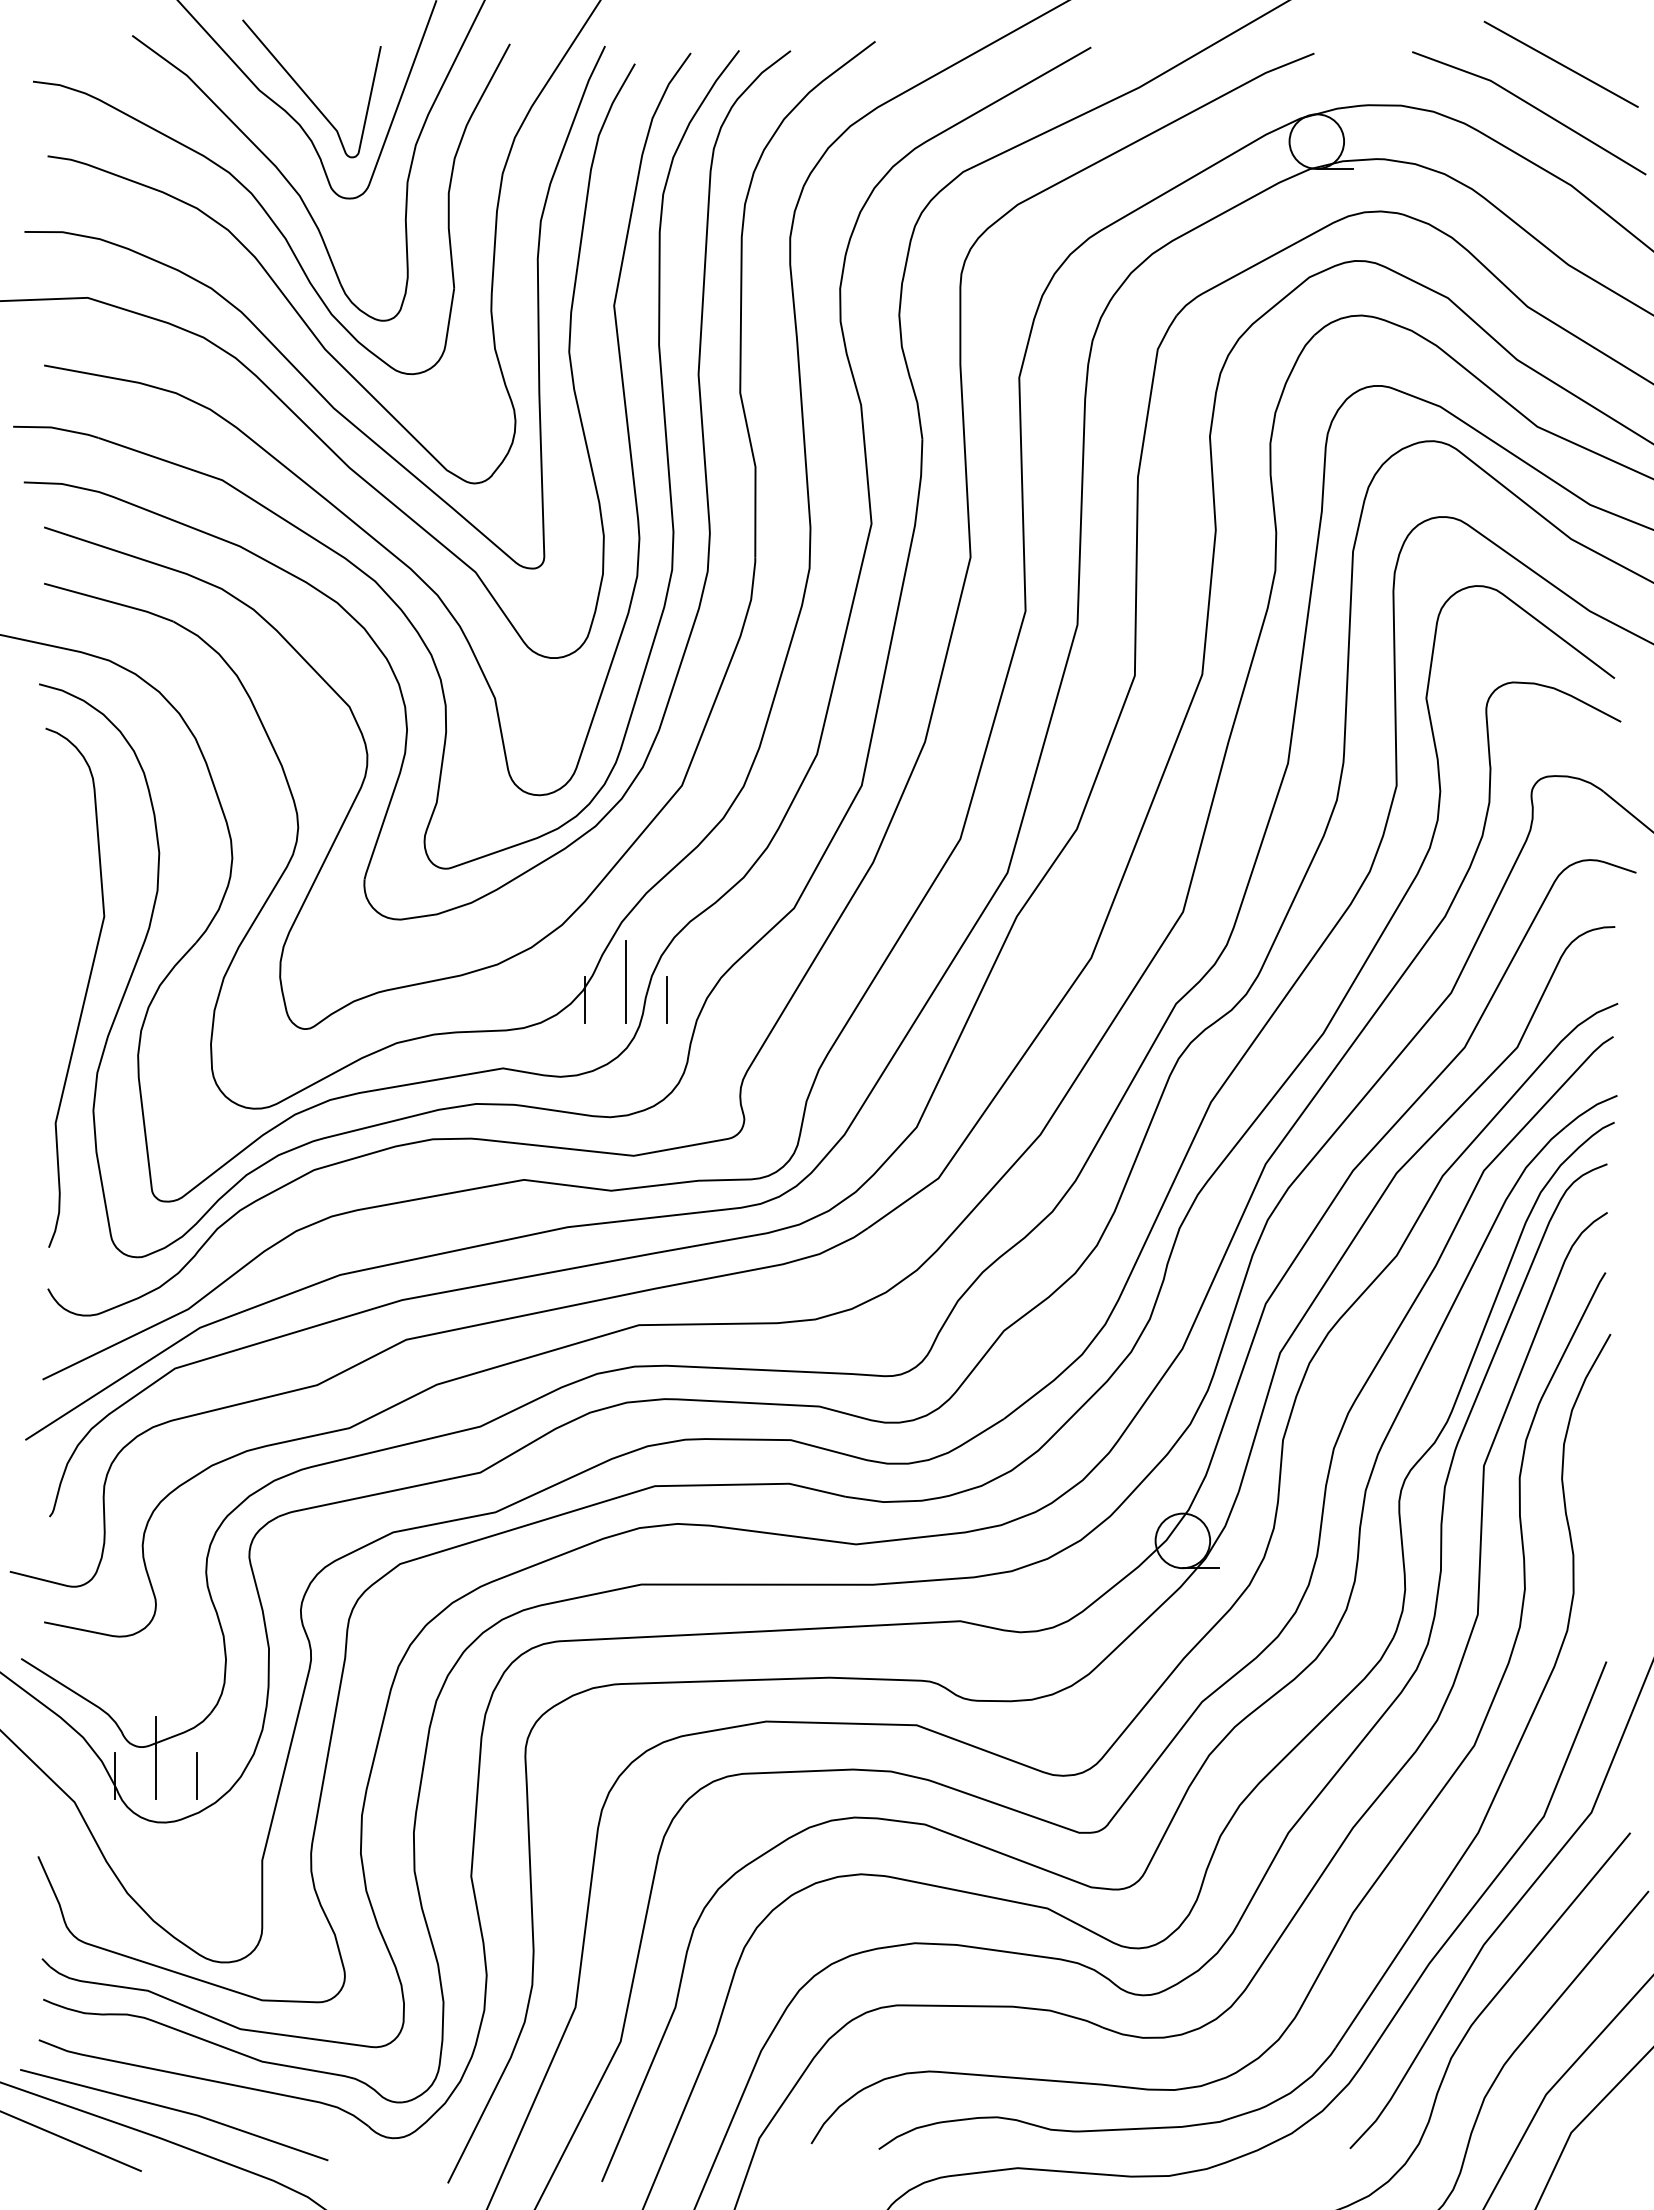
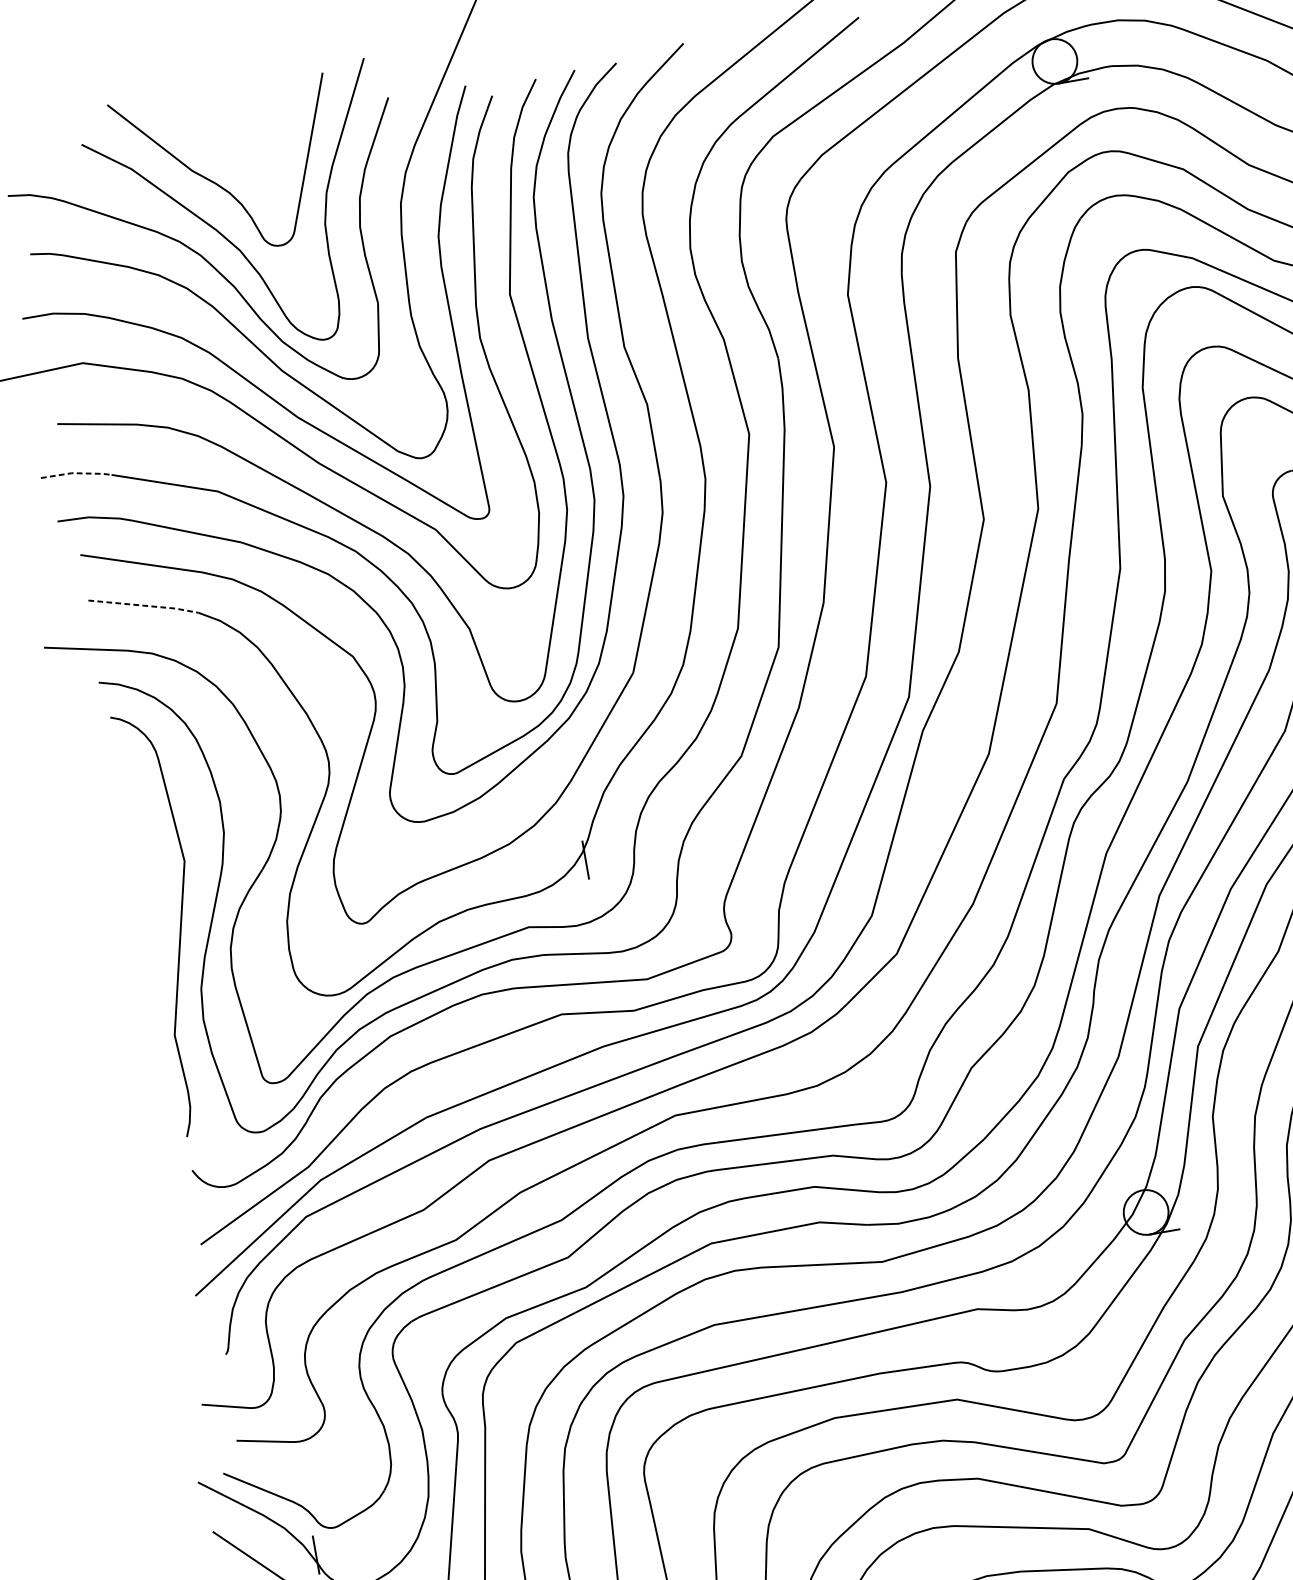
curve: (306, 93) -> (230, 166), removed
line: (56, 428) -> (76, 473), solid -> dashed
line: (110, 601) -> (144, 605), solid -> dashed
line: (626, 981) -> (616, 839), removed
line: (667, 999) -> (652, 848), removed
line: (156, 1758) -> (346, 1534), removed
line: (197, 1776) -> (382, 1543), removed

